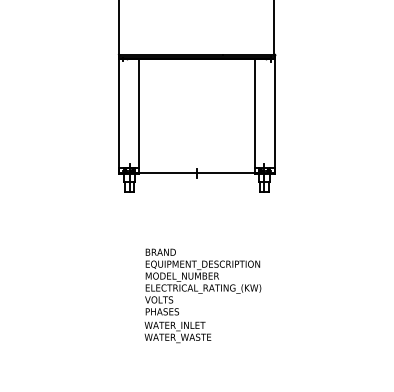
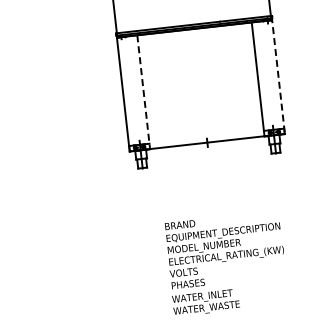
line: (275, 114) -> (278, 75), solid -> dashed
line: (139, 116) -> (143, 92), solid -> dashed

